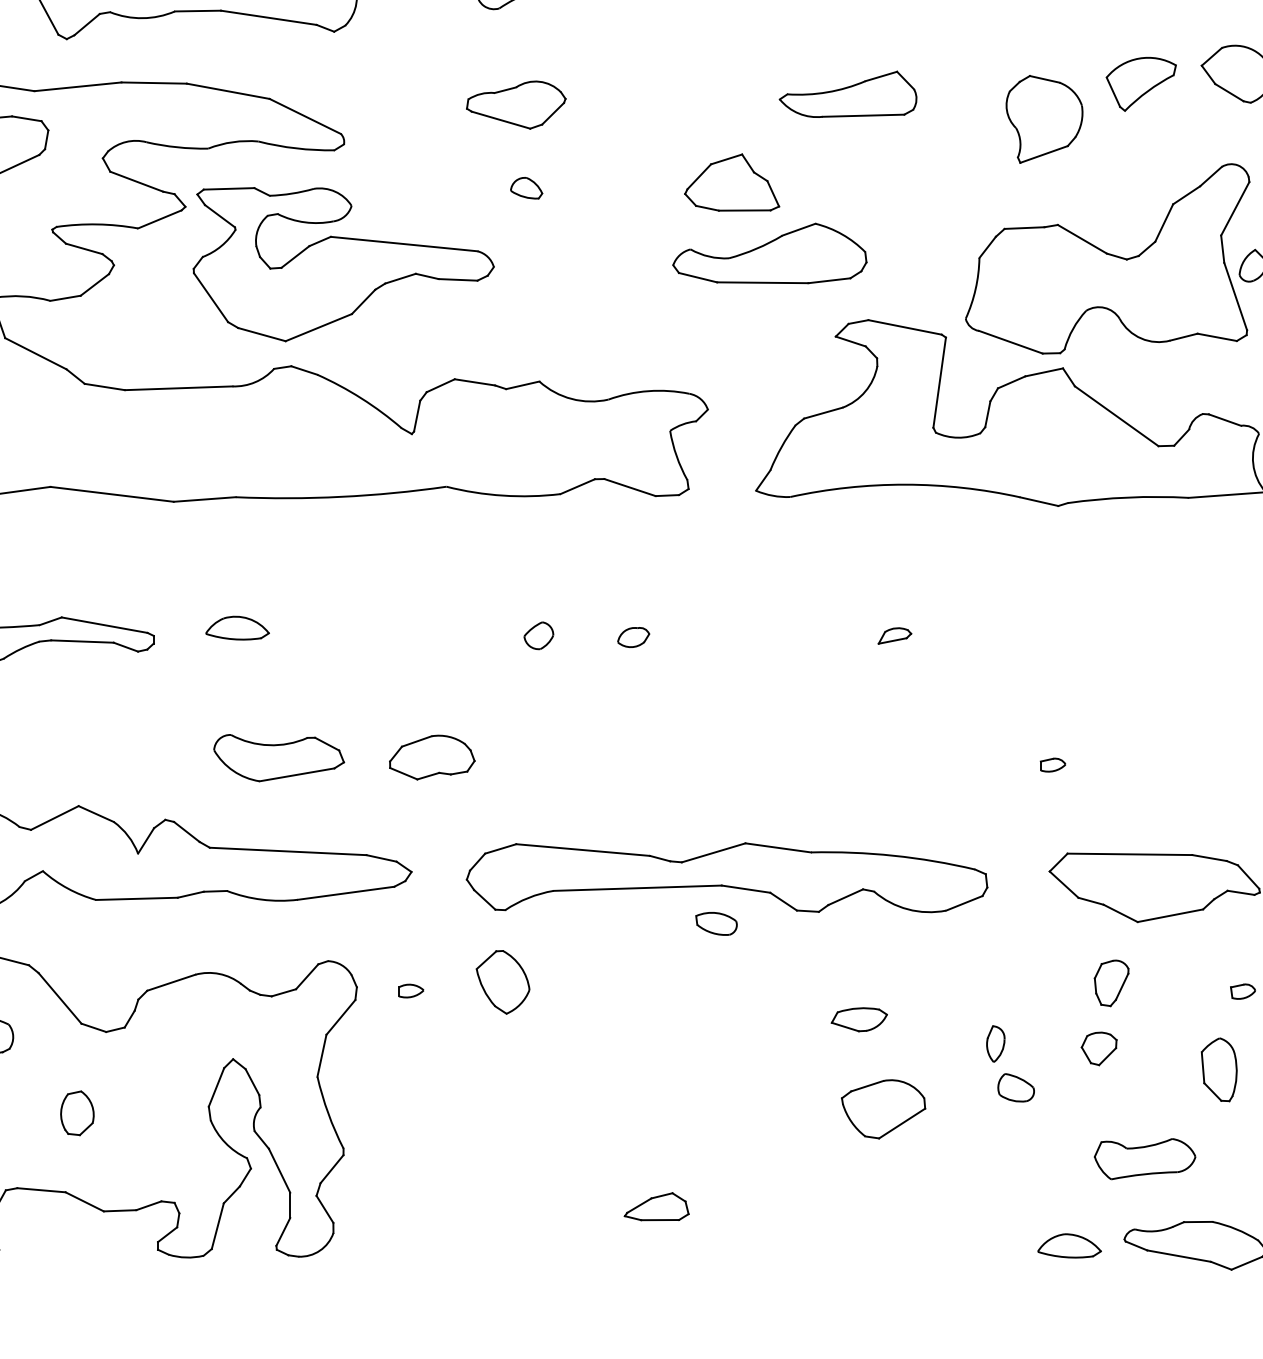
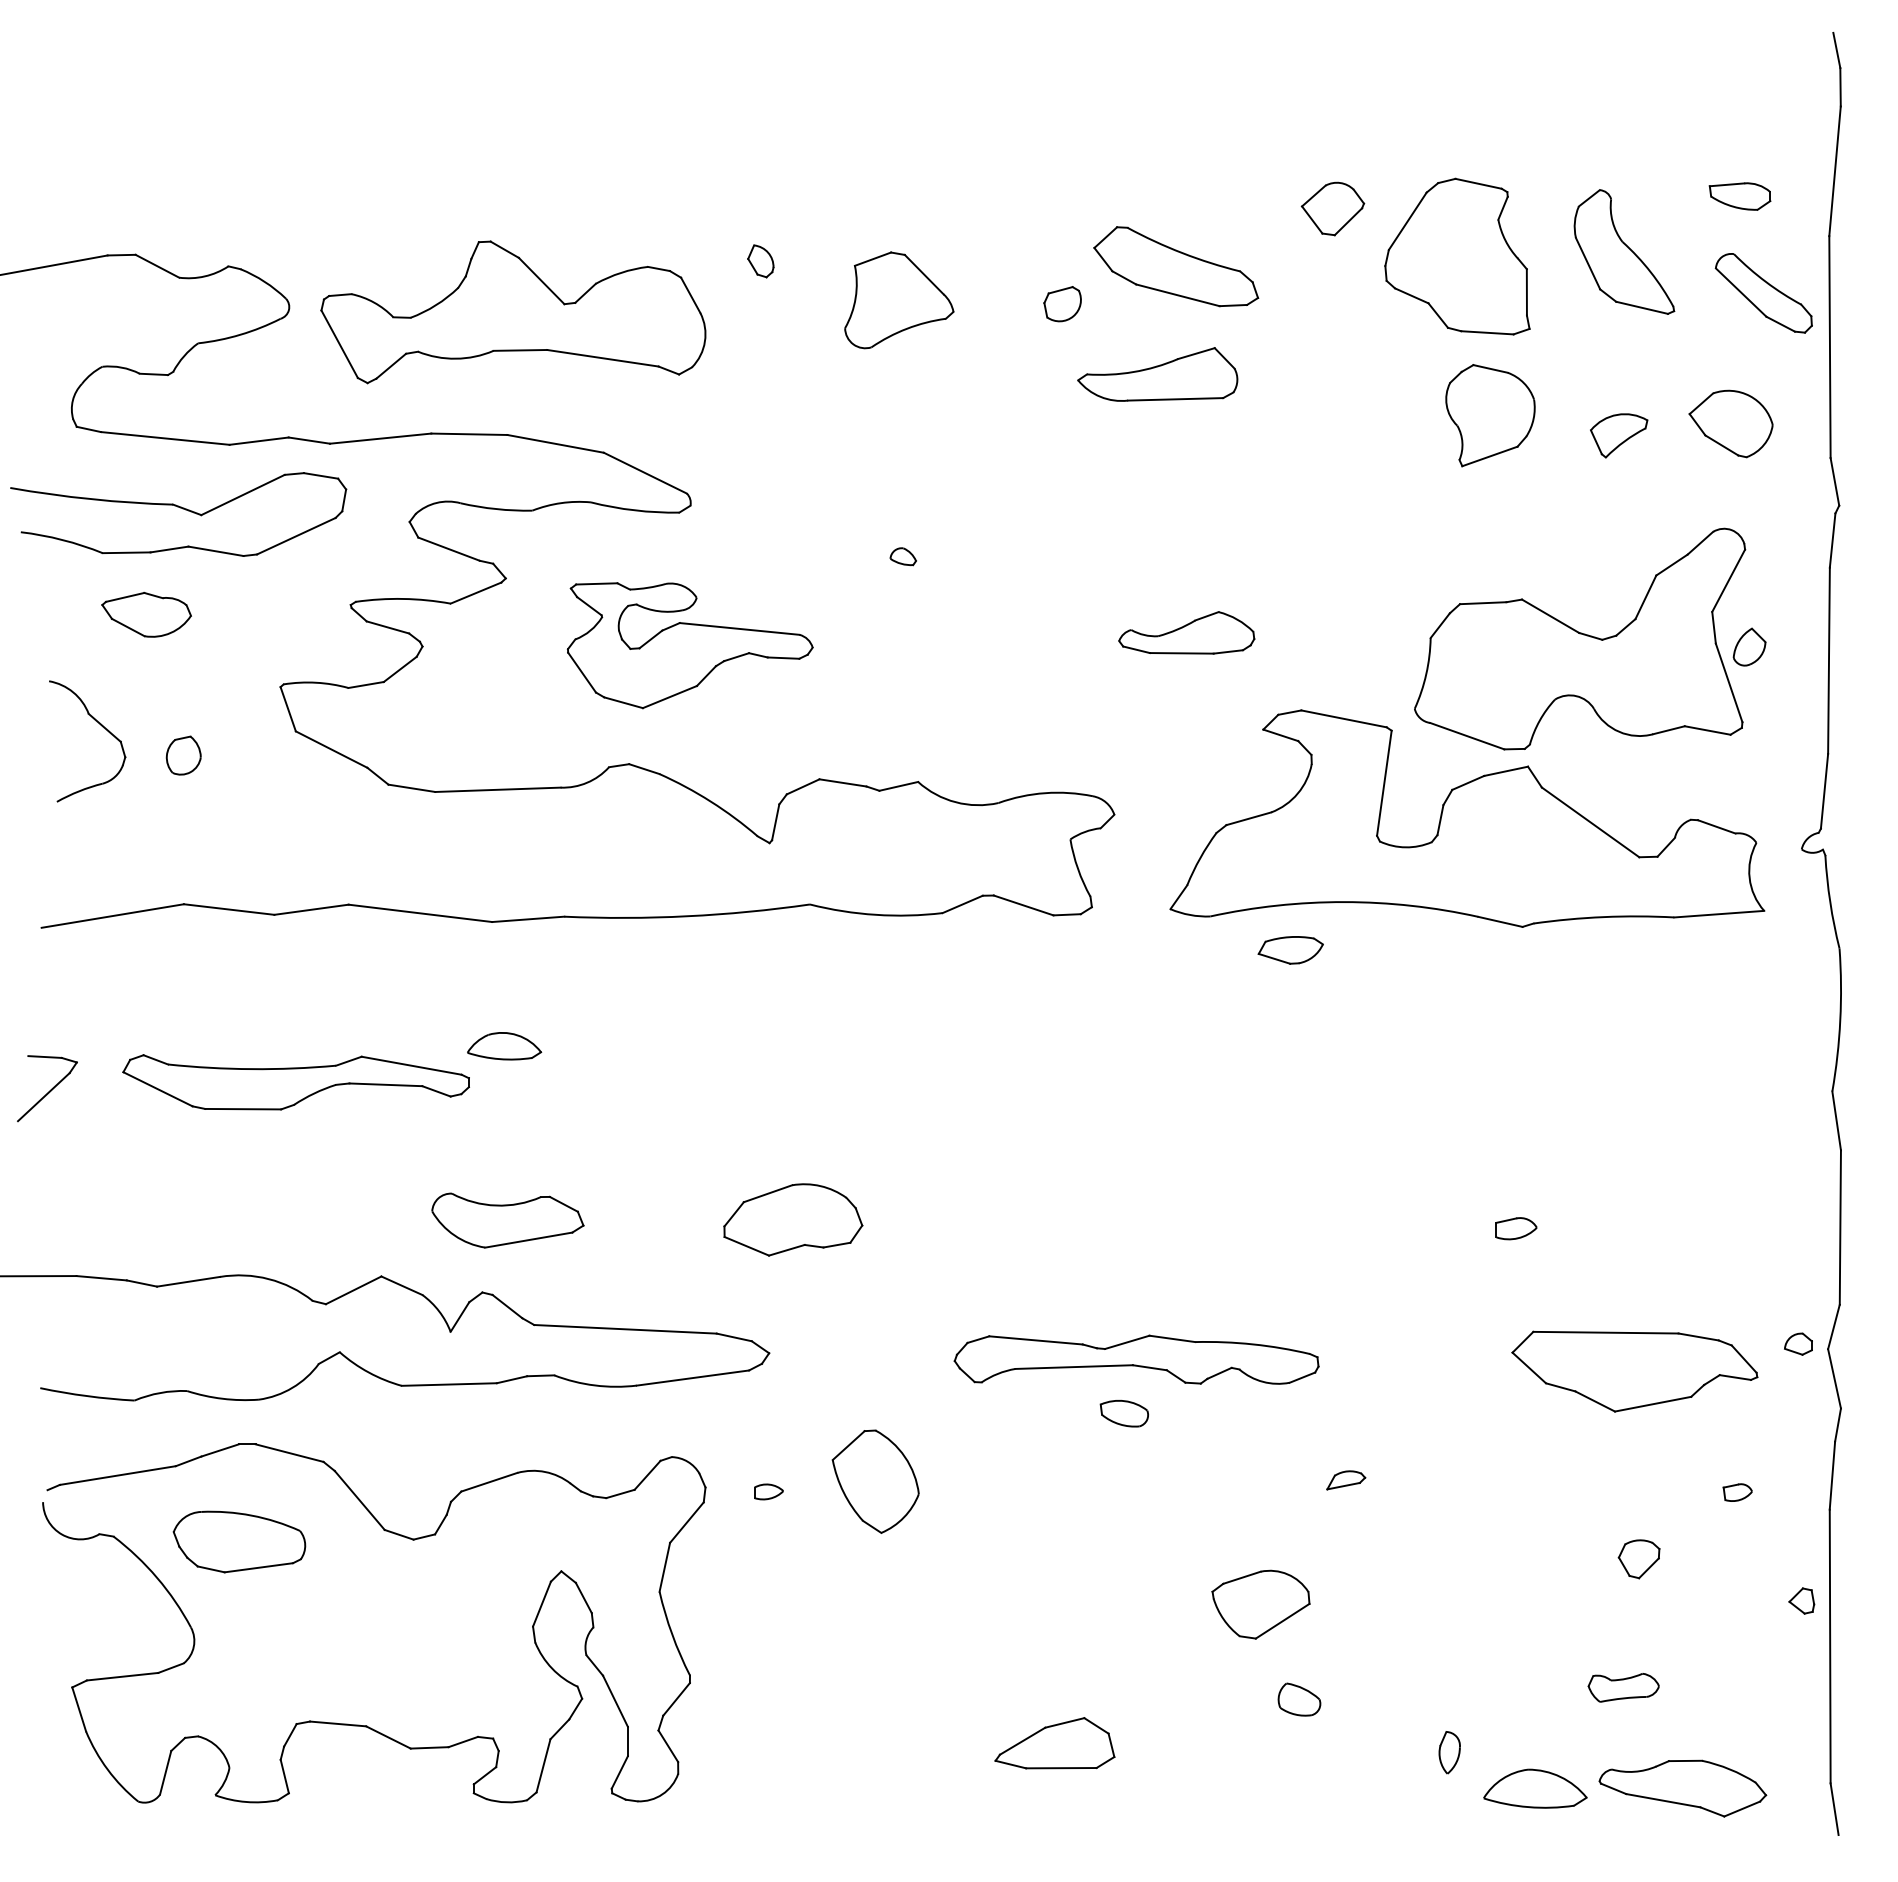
part: (1140, 84) -> (1618, 435), size x0.7
part: (847, 94) -> (1157, 374), moved
part: (515, 104) -> (890, 459), removed
part: (1044, 119) -> (1490, 415), moved
part: (732, 181) -> (1142, 549), removed
part: (526, 187) -> (903, 556), size x0.7
part: (769, 253) -> (1186, 632), size x0.6
part: (344, 264) -> (690, 645), size x0.7
part: (237, 628) -> (504, 1046), moved
part: (538, 635) -> (917, 1077), removed
part: (895, 636) -> (1346, 1480), moved
part: (633, 637) -> (1027, 1080), removed
part: (432, 757) -> (793, 1219), size x1.4
part: (278, 758) -> (507, 1220), moved
part: (1053, 764) -> (1516, 1228), size x1.4
part: (726, 877) -> (1136, 1359), size x0.6
part: (502, 982) -> (875, 1481), size x1.4
part: (1111, 982) -> (1584, 1482), removed
part: (859, 1019) -> (1290, 950), moved
part: (995, 1043) -> (1449, 1752), moved
part: (1098, 1049) -> (1638, 1559), moved
part: (1218, 1069) -> (1709, 1583), removed
part: (1016, 1087) -> (1299, 1699), moved
part: (883, 1109) -> (1260, 1604), moved
part: (77, 1112) -> (379, 1633), removed
part: (1144, 1158) -> (1623, 1687), size x0.6
part: (656, 1206) -> (1054, 1742), size x1.6
part: (1069, 1245) -> (1535, 1788), size x1.4

